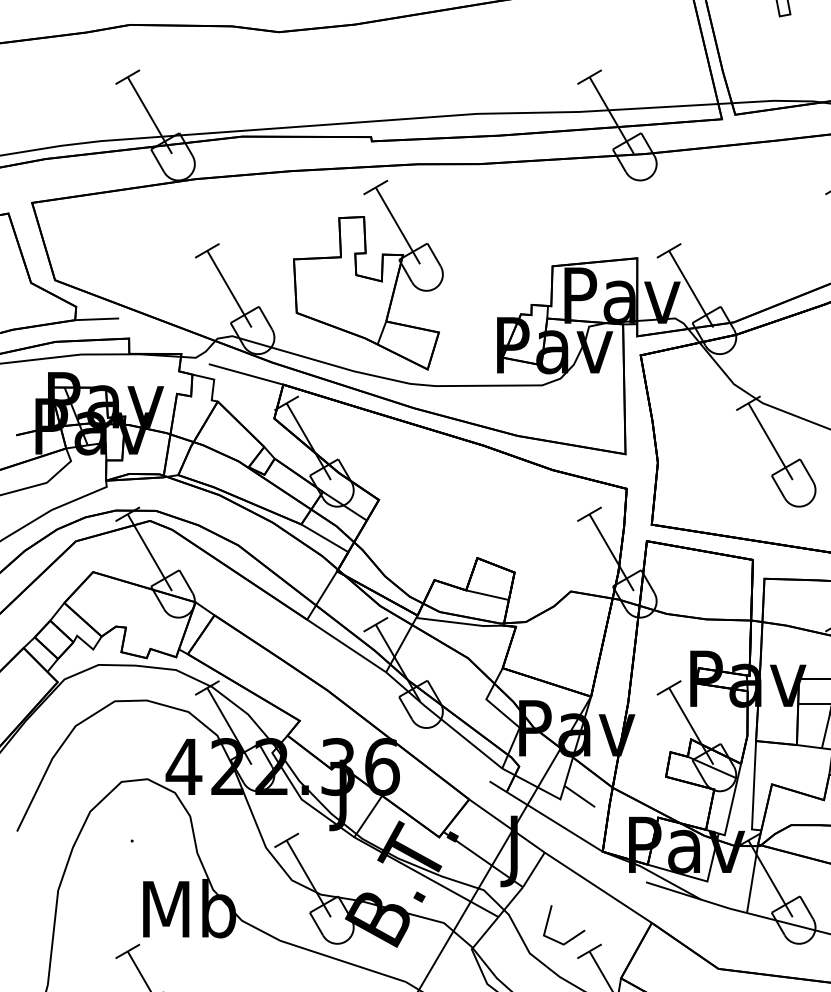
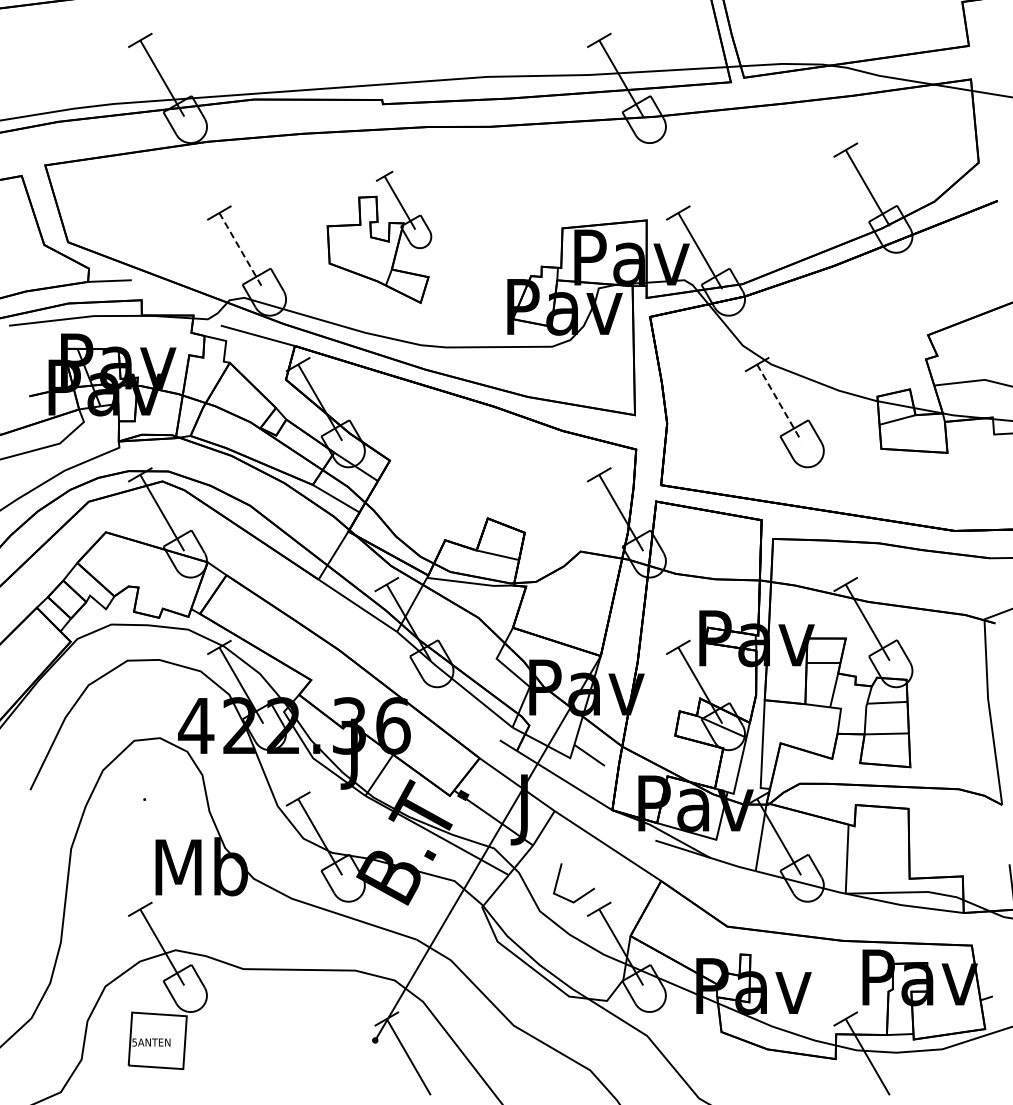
part: (368, 275) -> (379, 237), size x0.7
line: (229, 289) -> (241, 251), solid -> dashed
line: (770, 442) -> (779, 403), solid -> dashed

